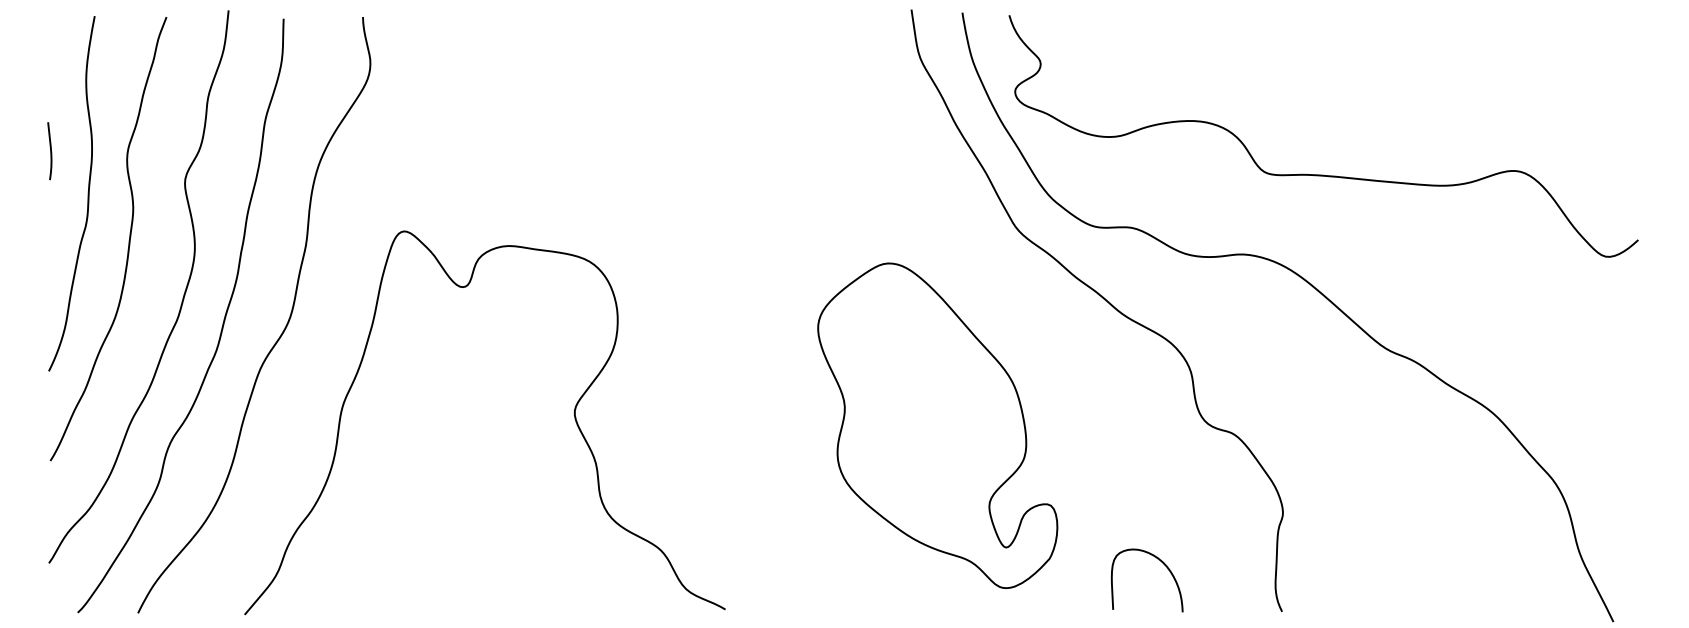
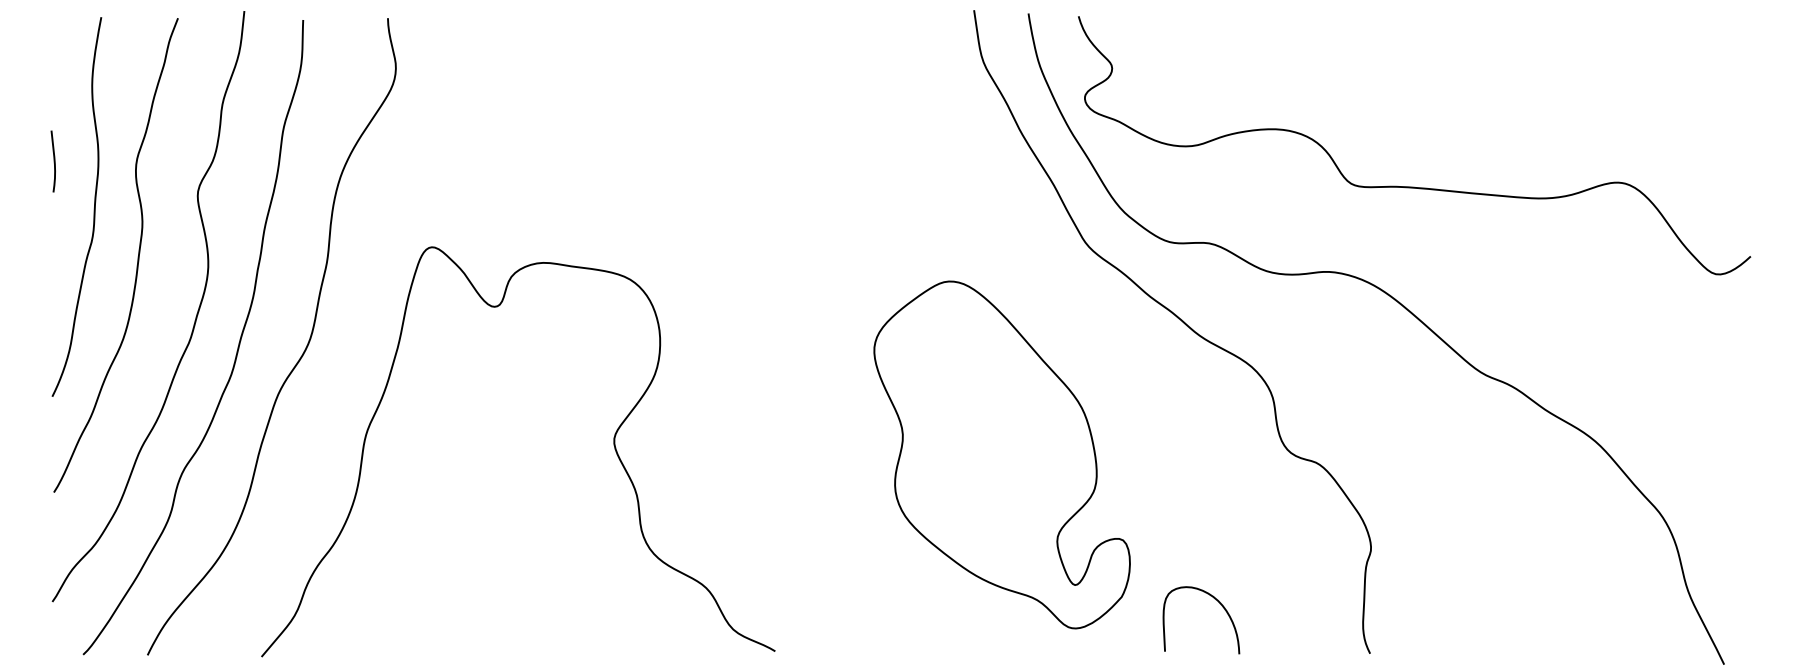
curve: (1162, 563) -> (1217, 602), moved

